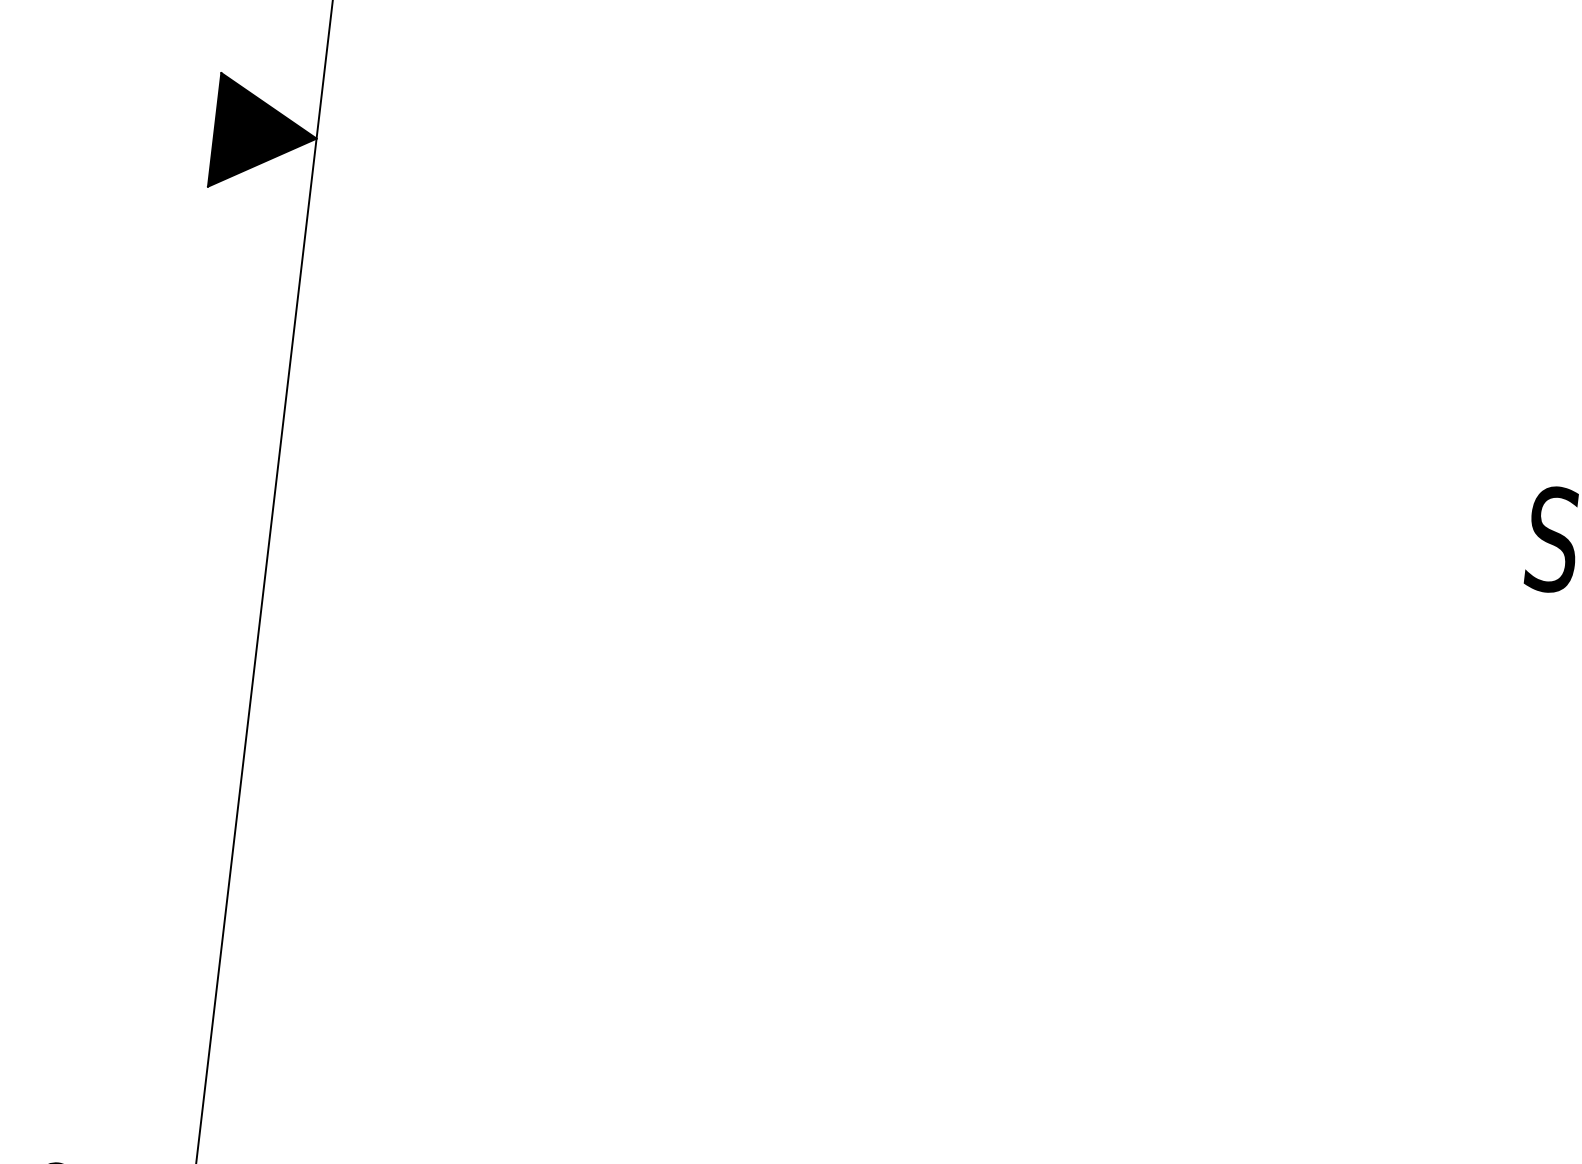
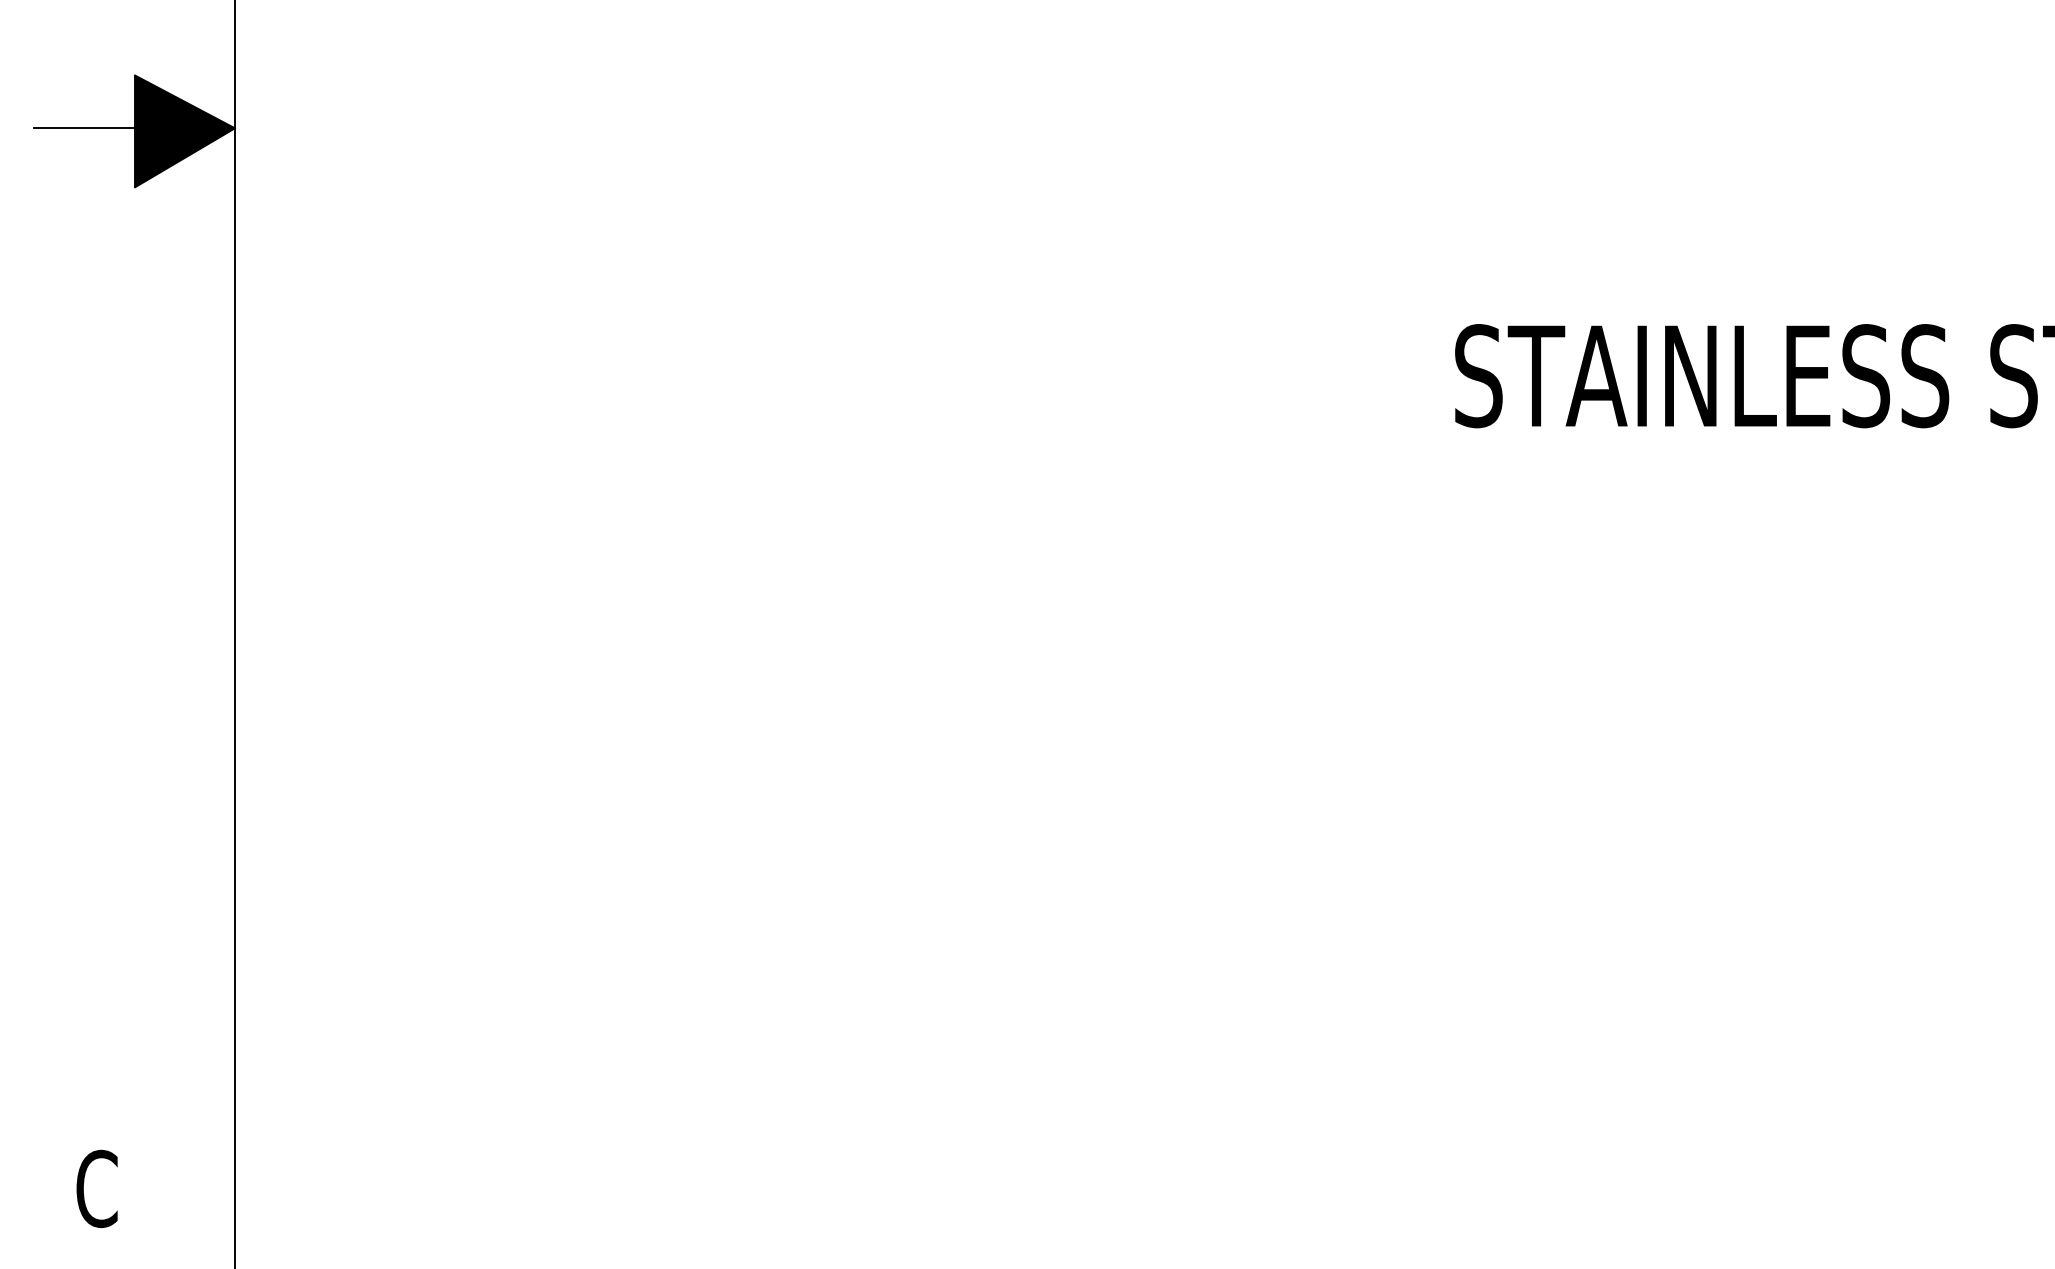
line: (163, 120) -> (84, 128), added

